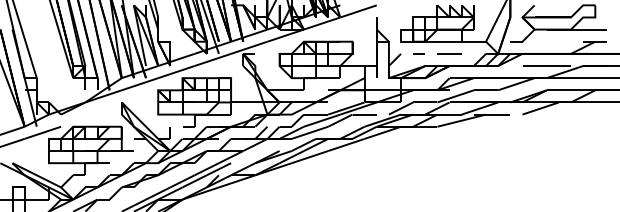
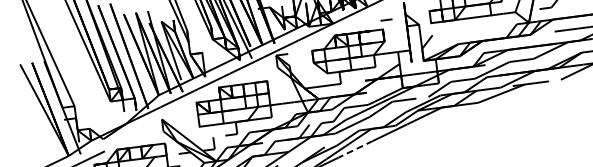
line: (418, 53) -> (385, 19), moved
line: (449, 53) -> (480, 28), removed
line: (309, 157) -> (355, 149), solid -> dashed

